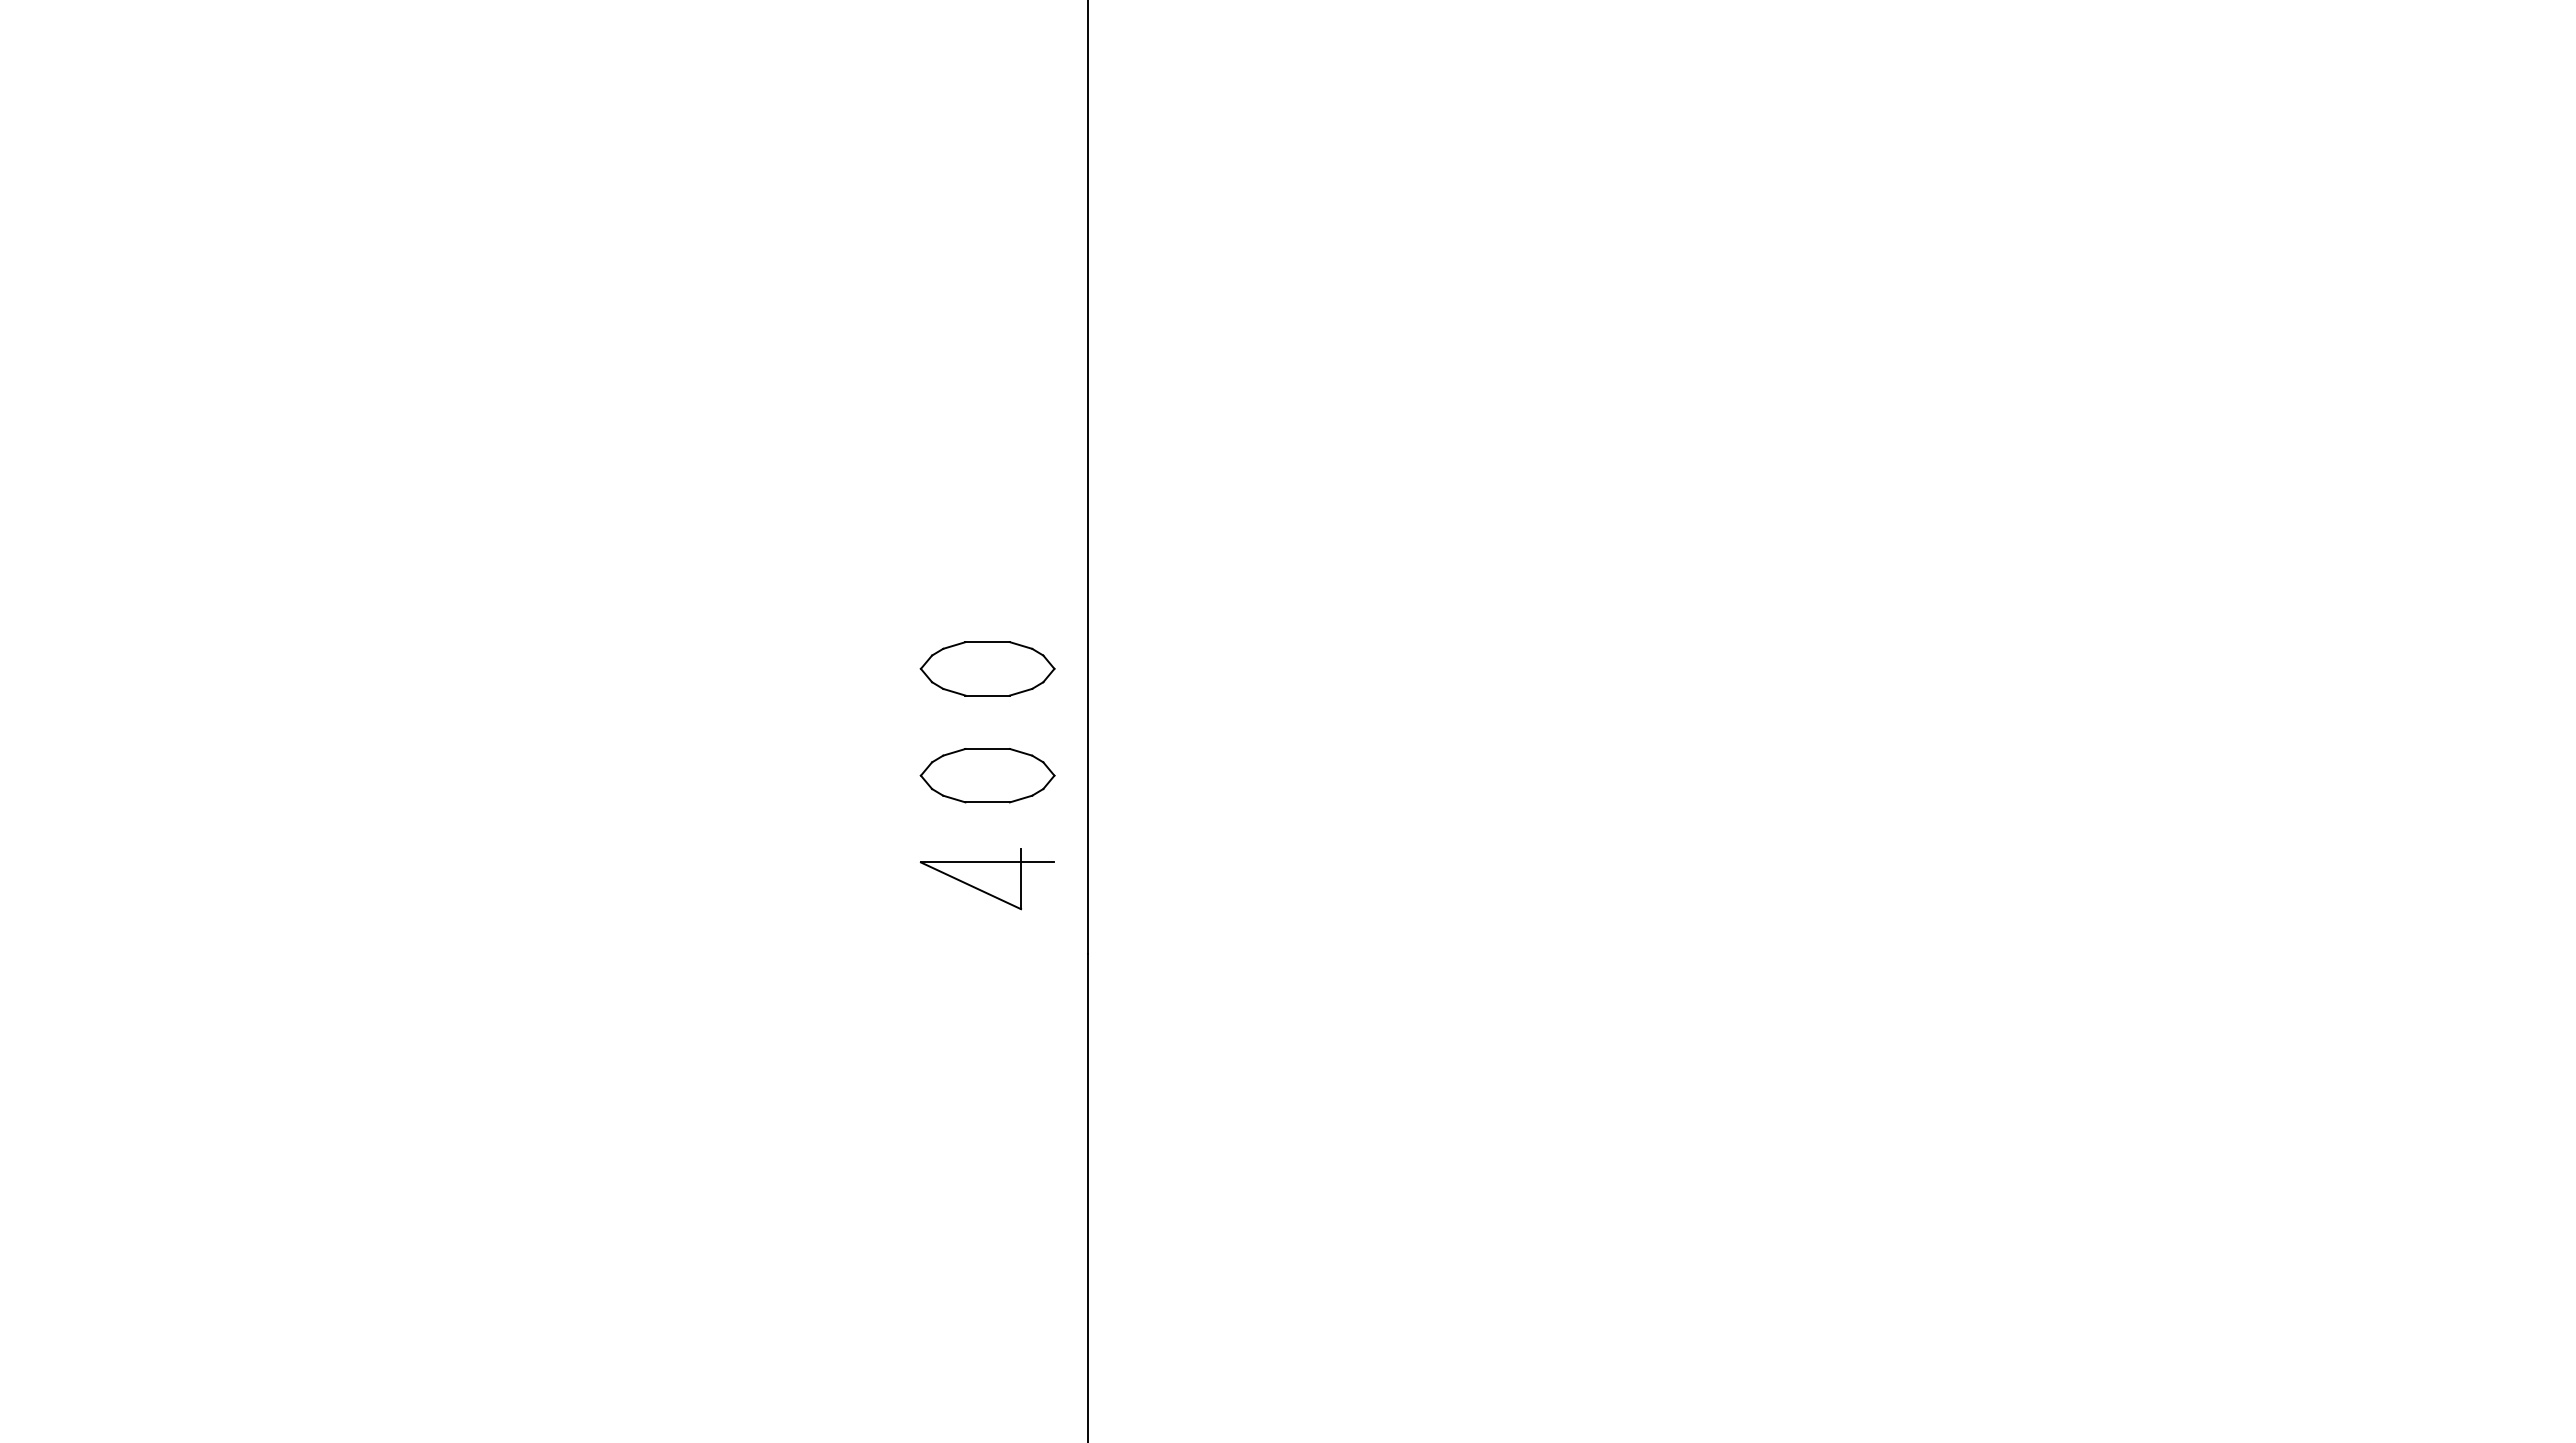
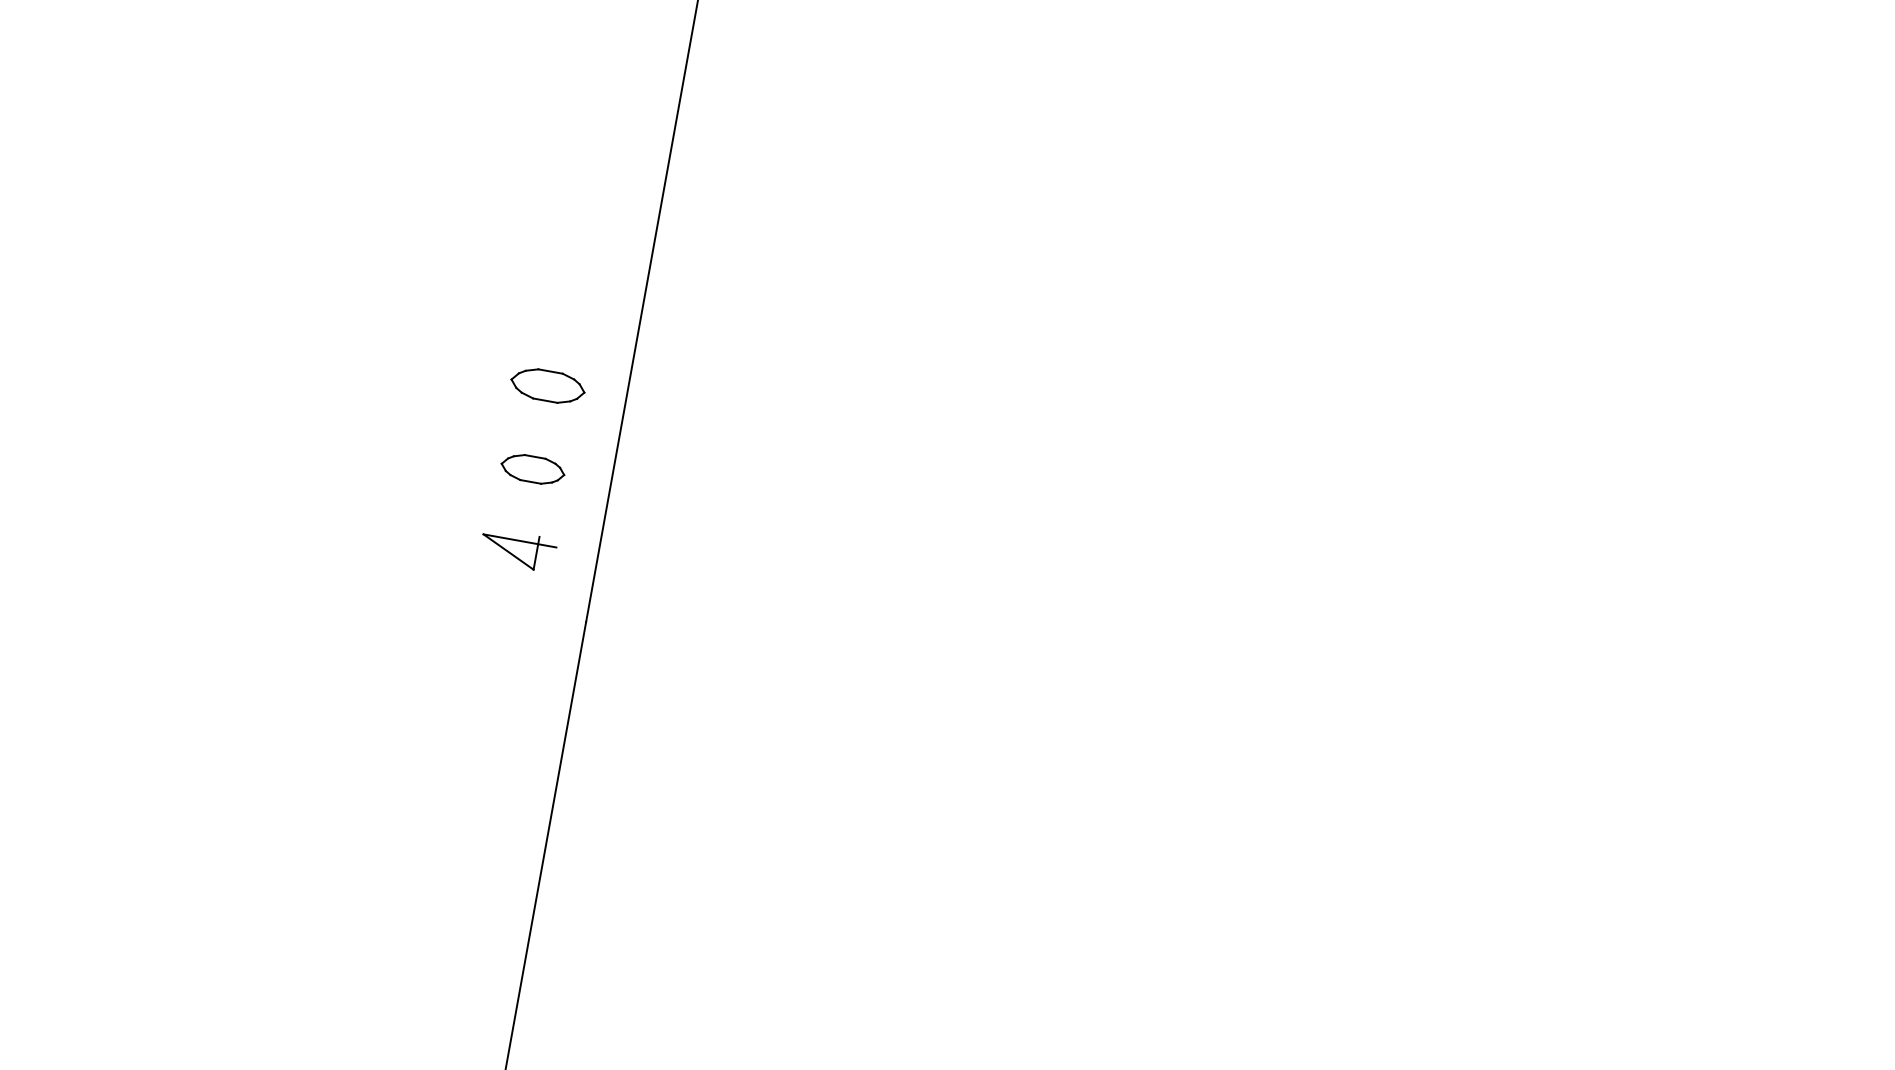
part: (987, 668) -> (547, 385), size x0.7
part: (987, 775) -> (532, 469), size x0.6
part: (986, 879) -> (517, 550), size x0.7

